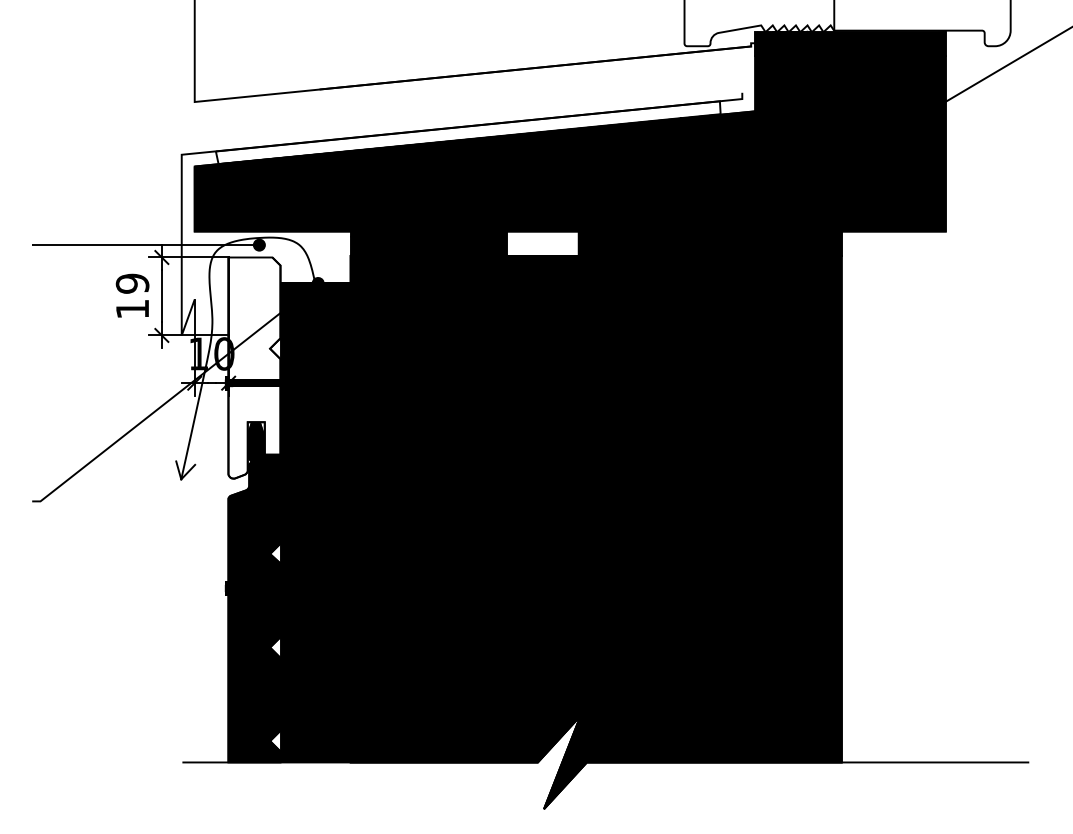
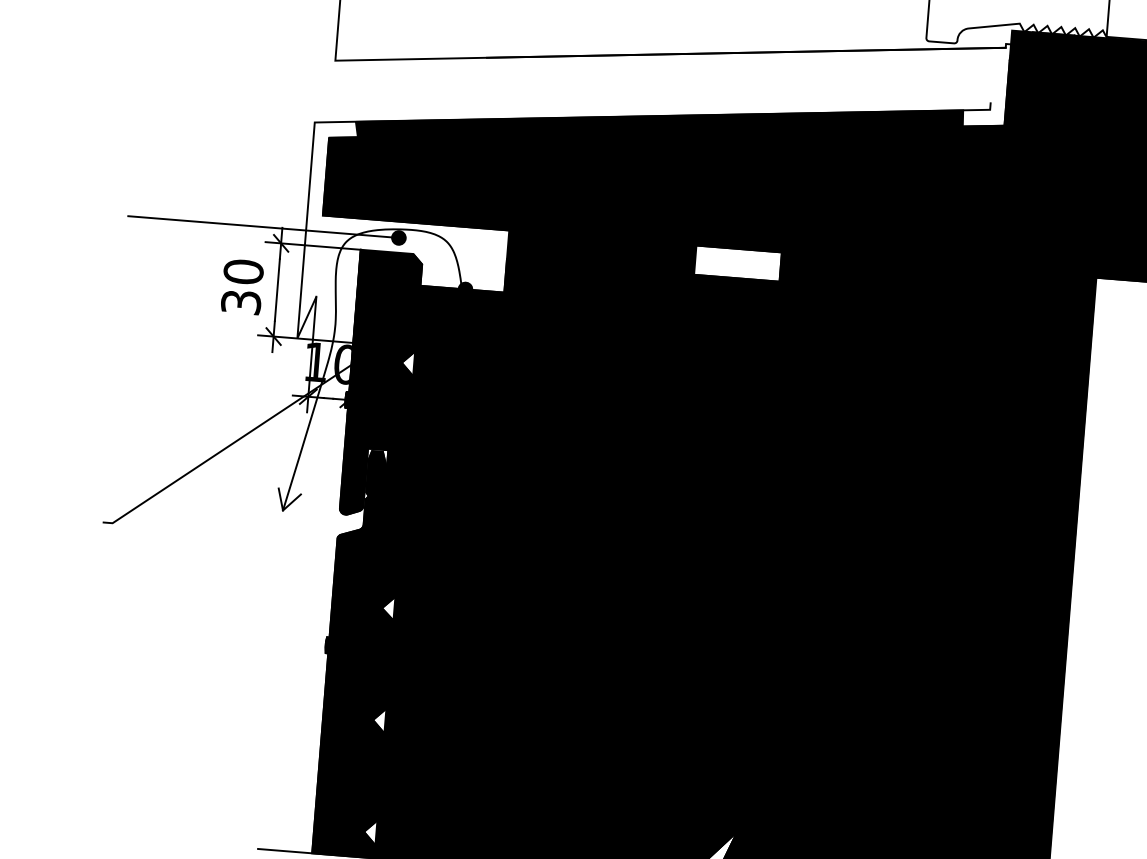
fill: (467, 132) -> (658, 123), added
text: (132, 295) -> (242, 285), 19 -> 30
fill: (254, 367) -> (381, 383), added

